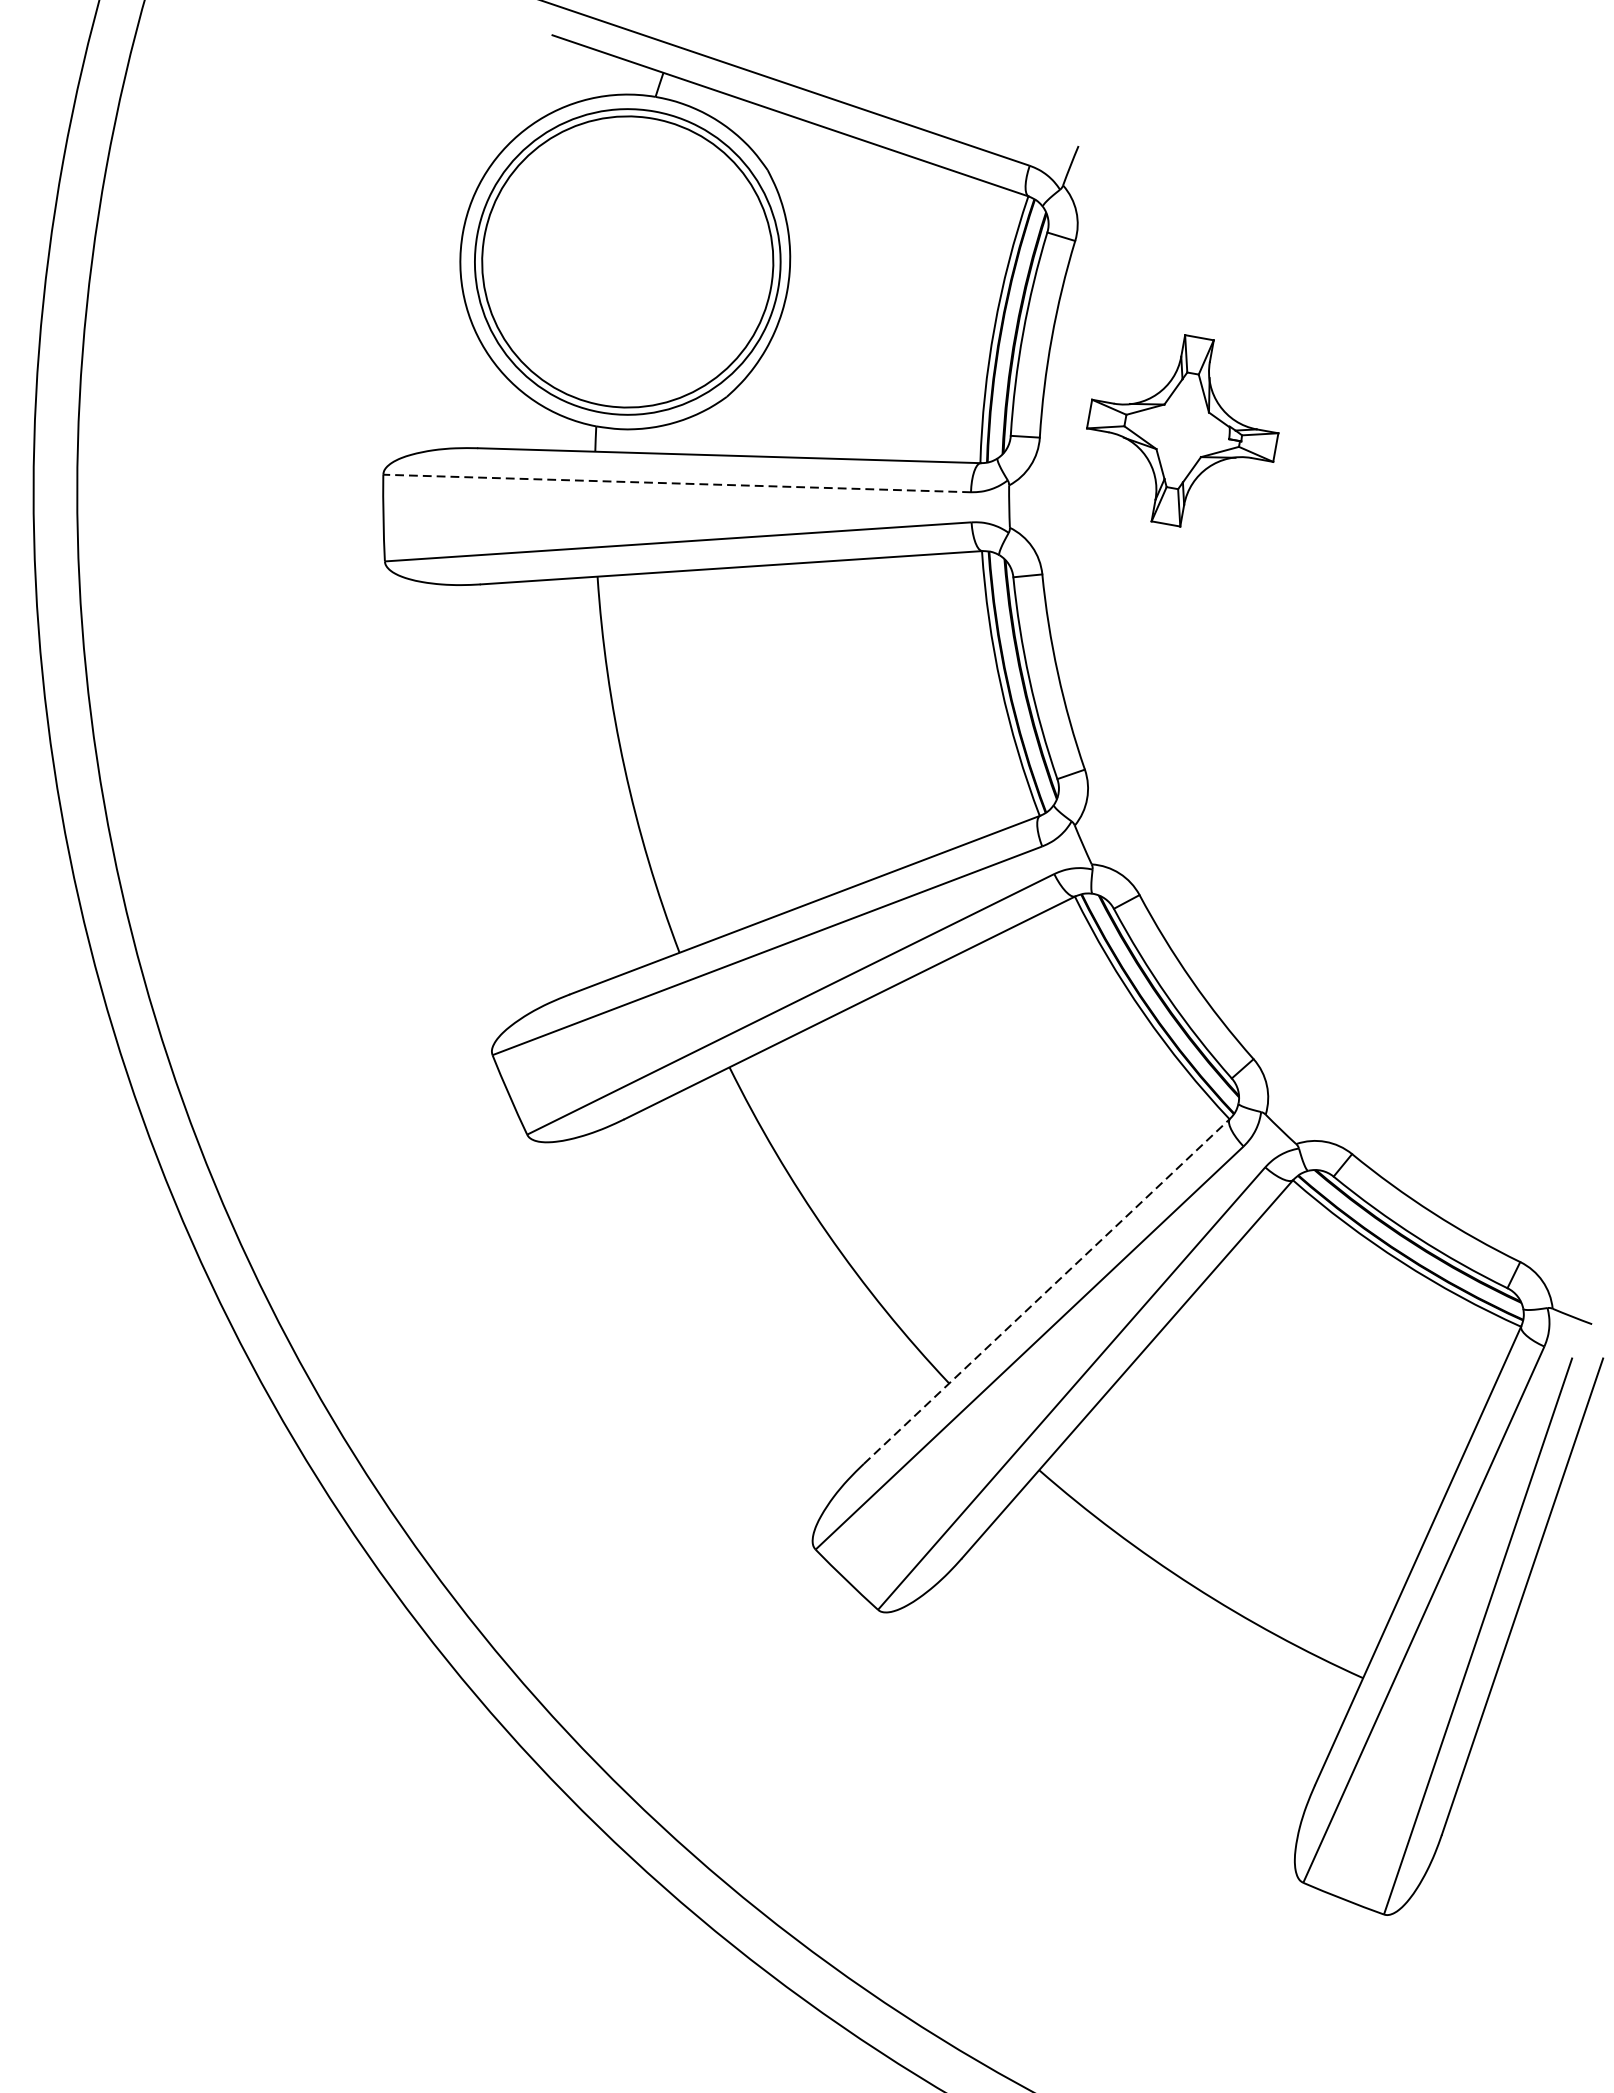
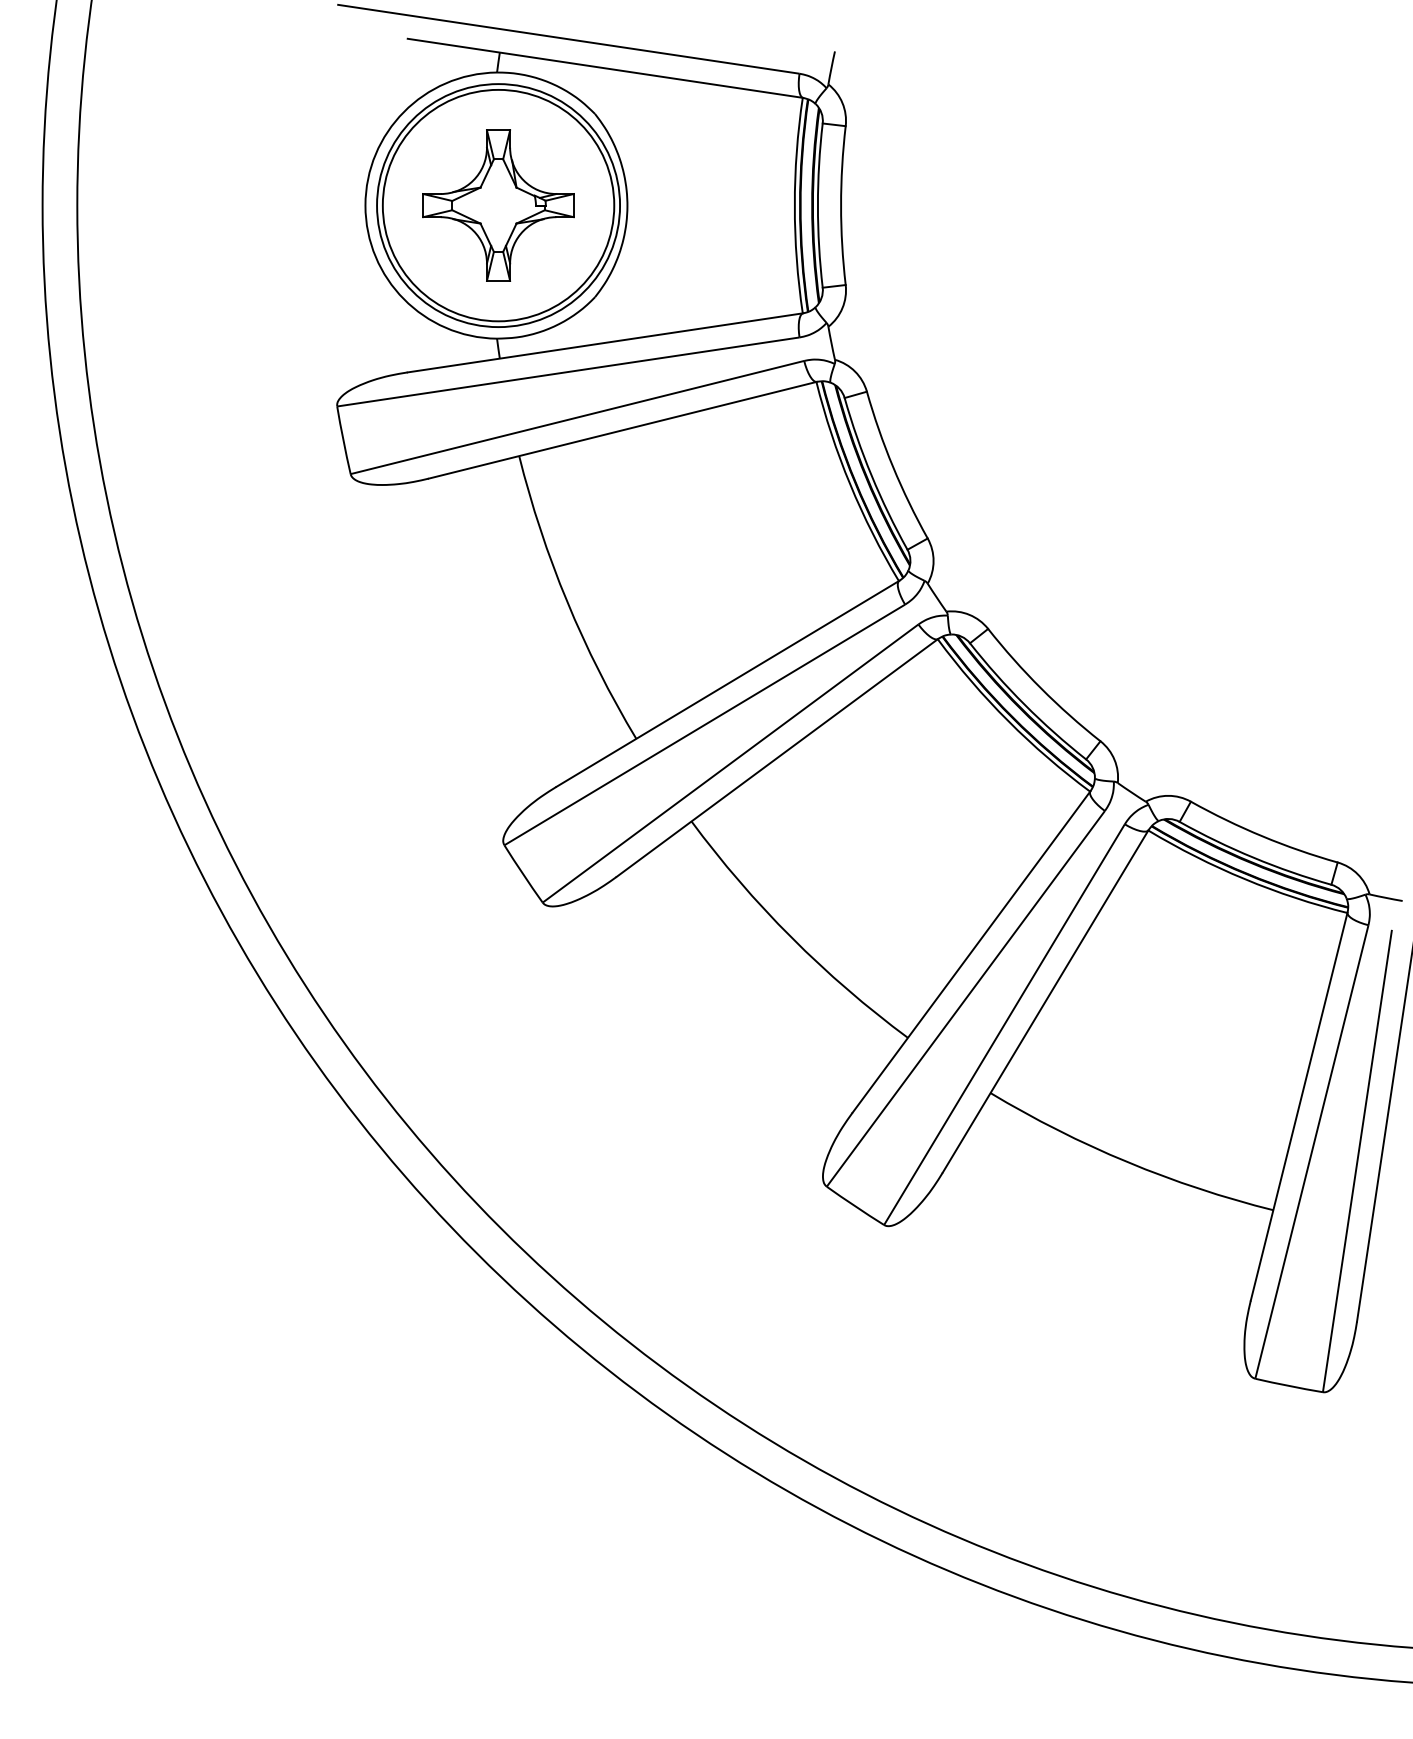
part: (1182, 430) -> (498, 205), moved
line: (679, 483) -> (570, 371), dashed -> solid
line: (1046, 1291) -> (971, 952), dashed -> solid

